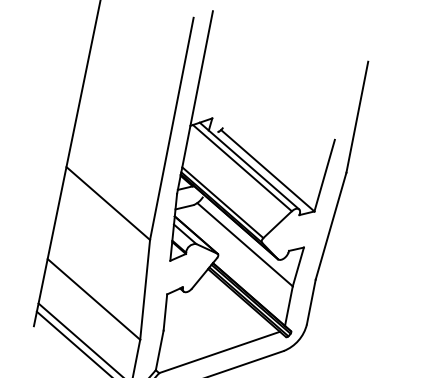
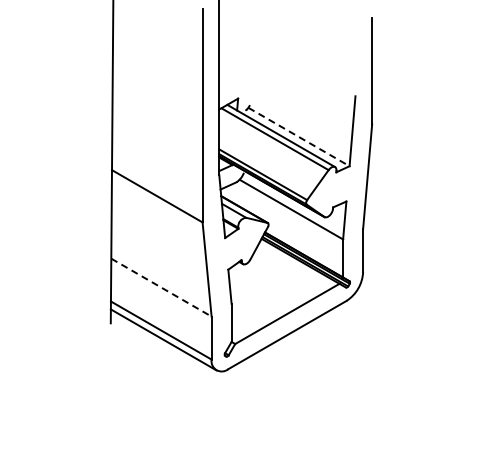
line: (268, 171) -> (299, 137), solid -> dashed
line: (94, 299) -> (161, 287), solid -> dashed

